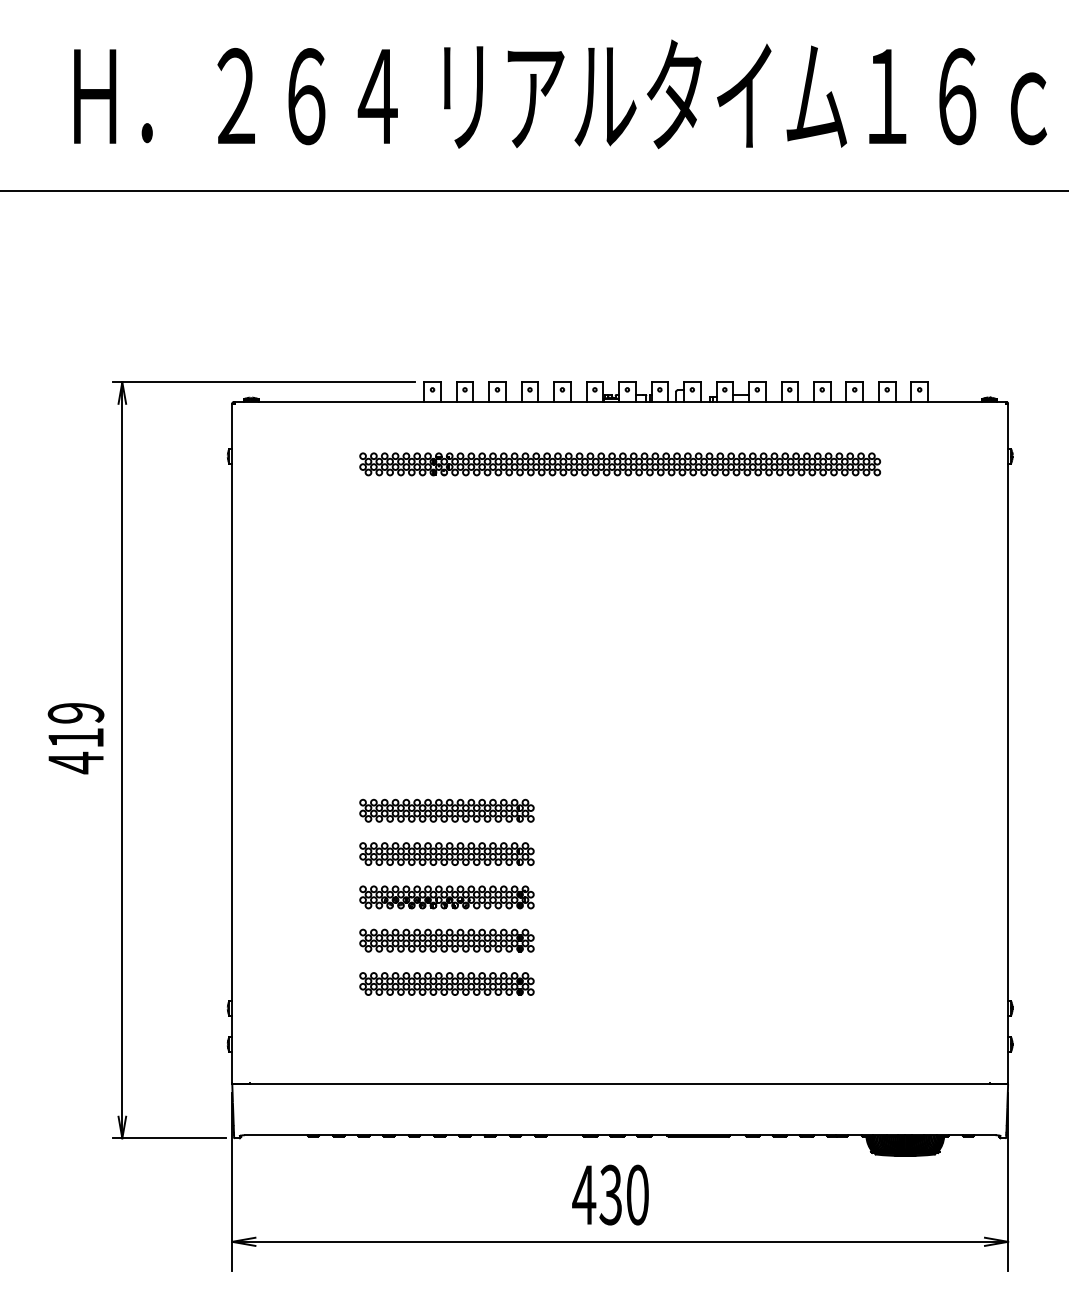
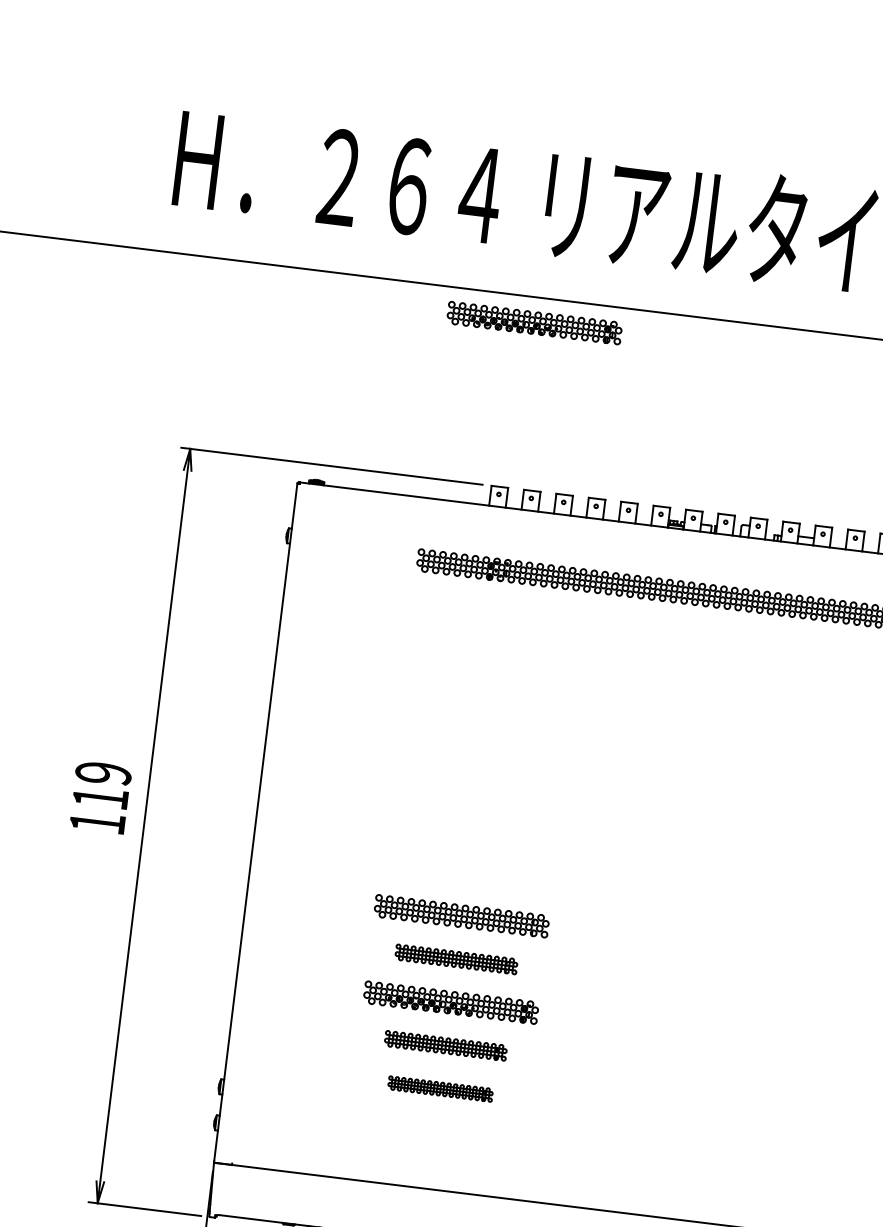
part: (446, 216) -> (534, 323), added
text: (75, 762) -> (96, 822), 419 -> 119
part: (446, 853) -> (456, 958), size x0.7
part: (446, 940) -> (445, 1045), size x0.7
part: (446, 983) -> (440, 1088), size x0.6

